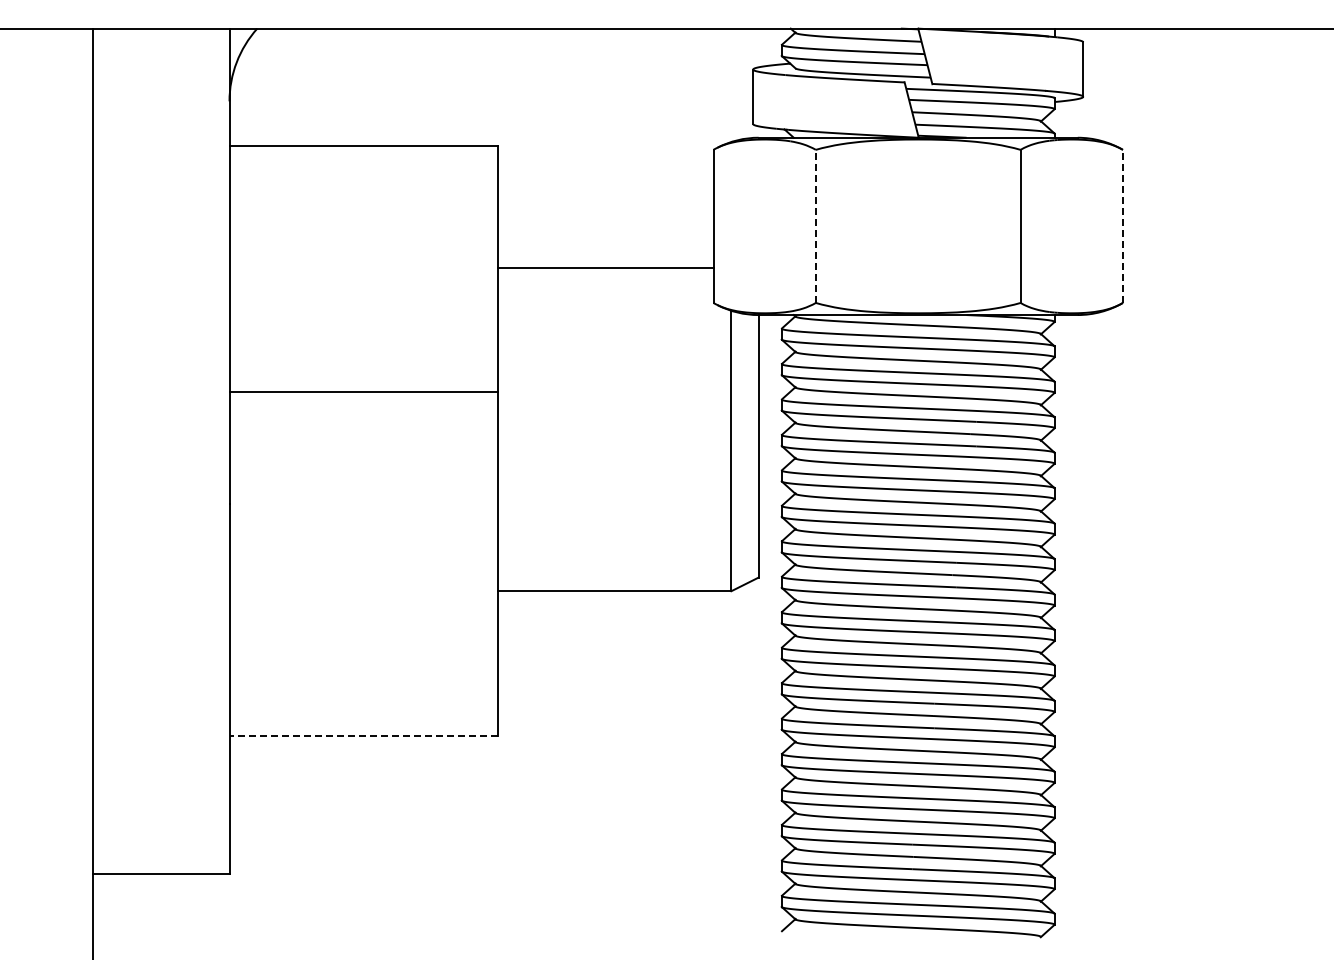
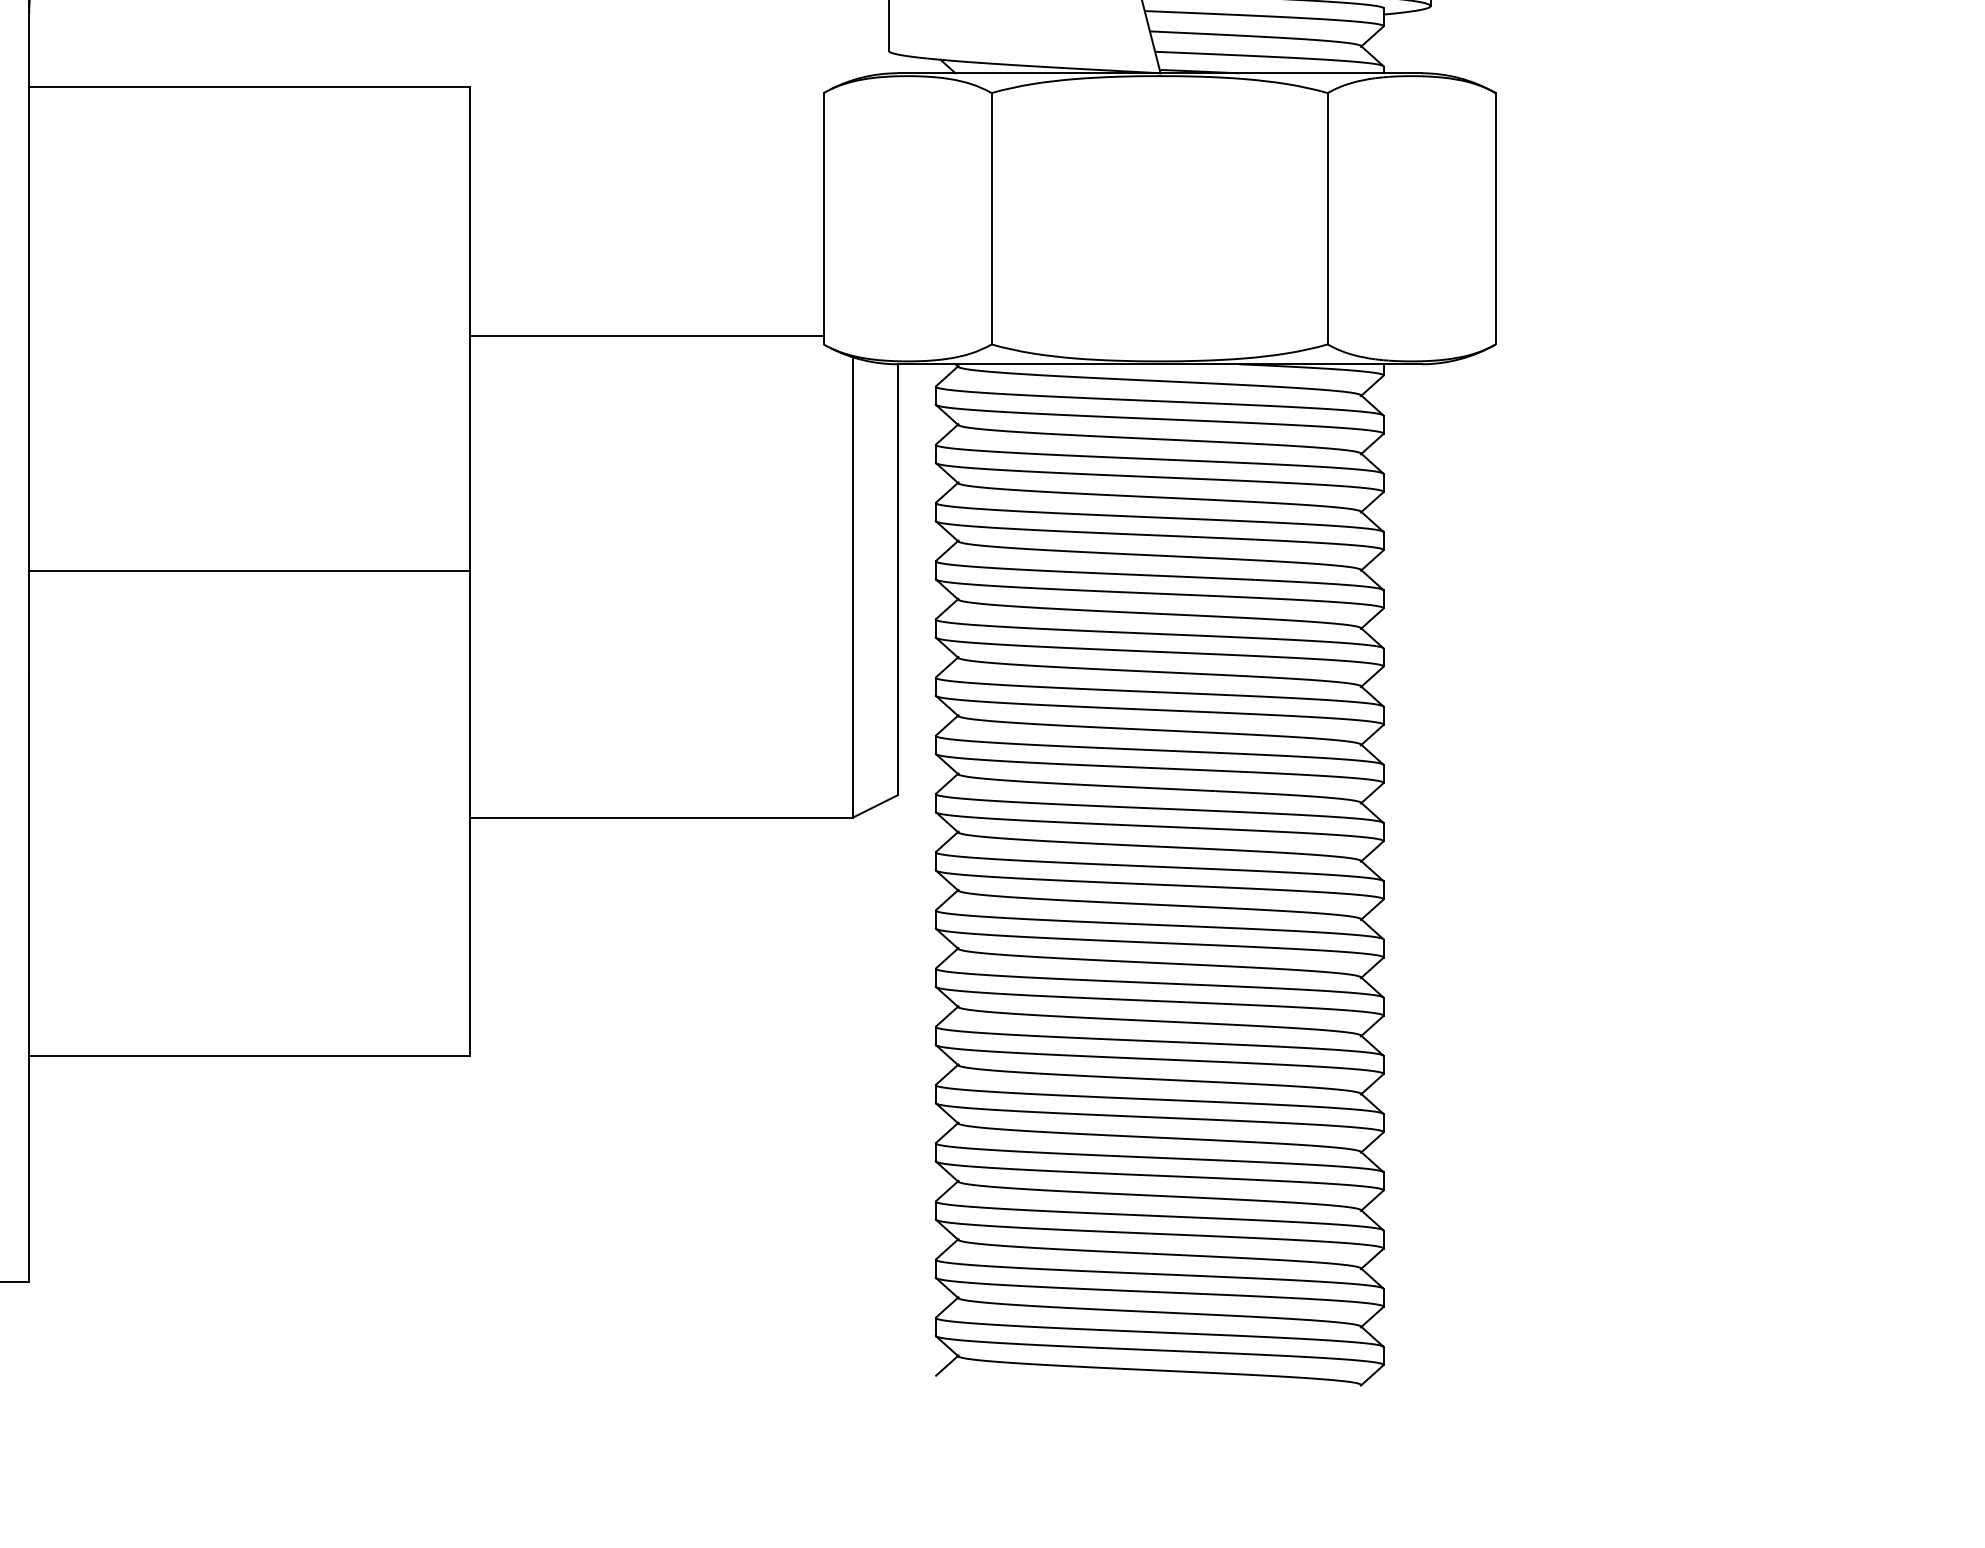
line: (815, 226) -> (991, 218), dashed -> solid
line: (1122, 226) -> (1495, 218), dashed -> solid
line: (605, 268) -> (646, 337), moved
line: (363, 392) -> (249, 571), moved
line: (363, 736) -> (249, 1056), dashed -> solid

